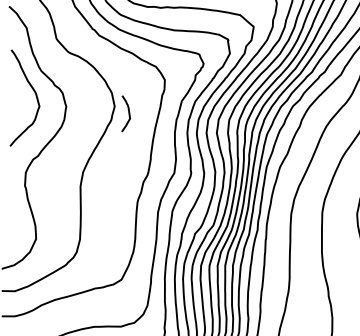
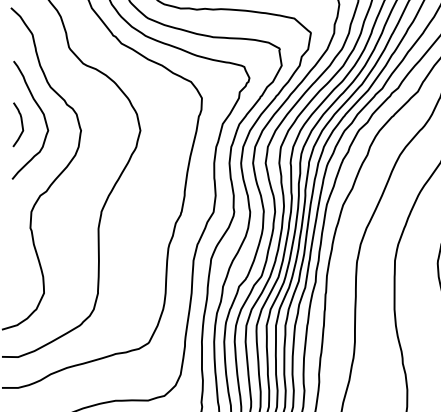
curve: (128, 113) -> (21, 124), moved

